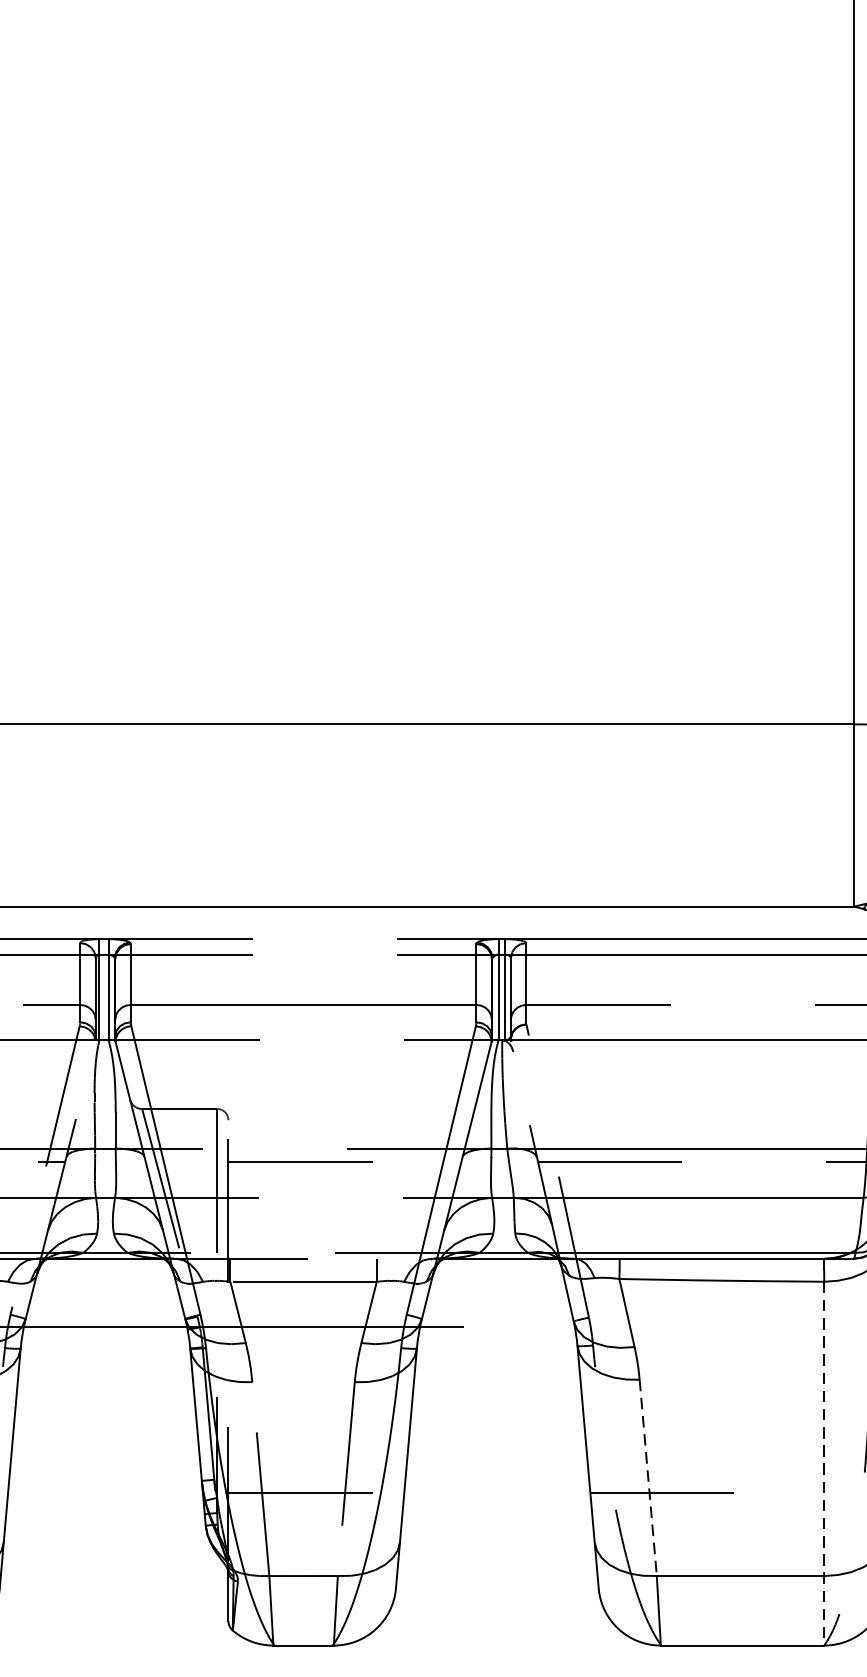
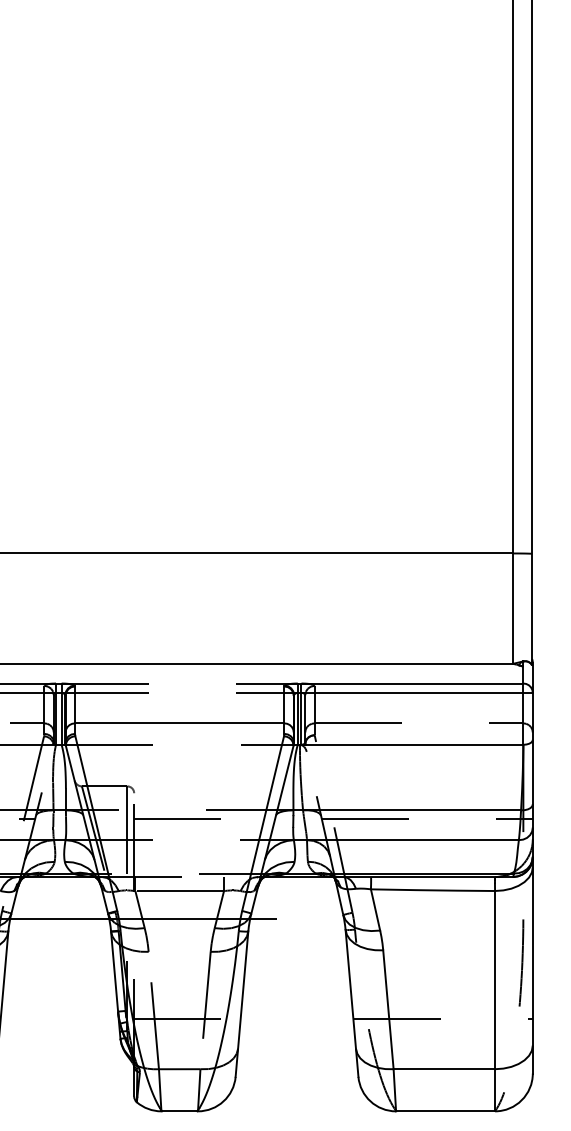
line: (825, 1464) -> (495, 1001), dashed -> solid
line: (648, 1477) -> (388, 1009), dashed -> solid

